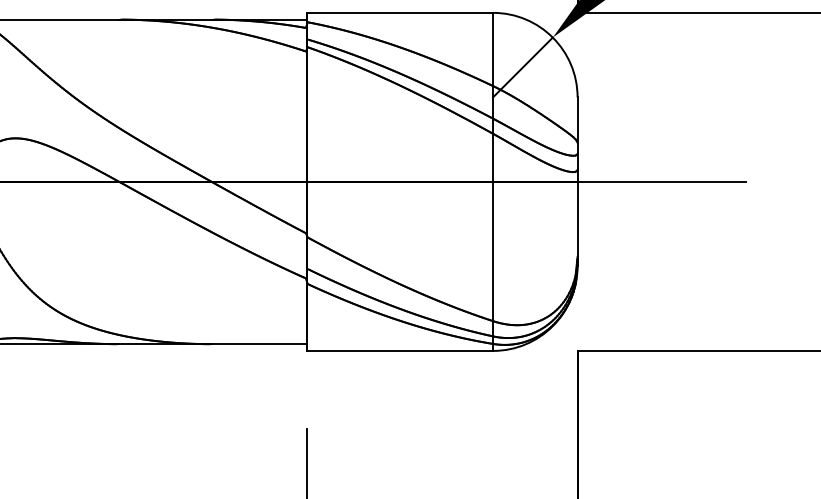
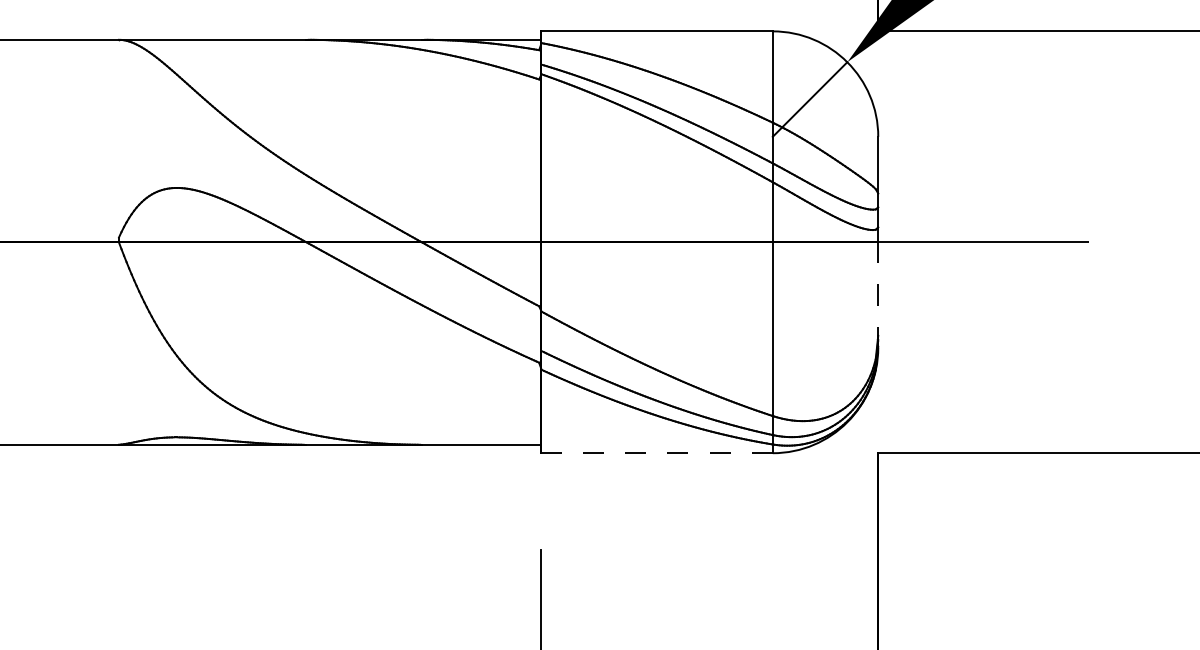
line: (577, 224) -> (878, 295), solid -> dashed
line: (400, 351) -> (657, 453), solid -> dashed

